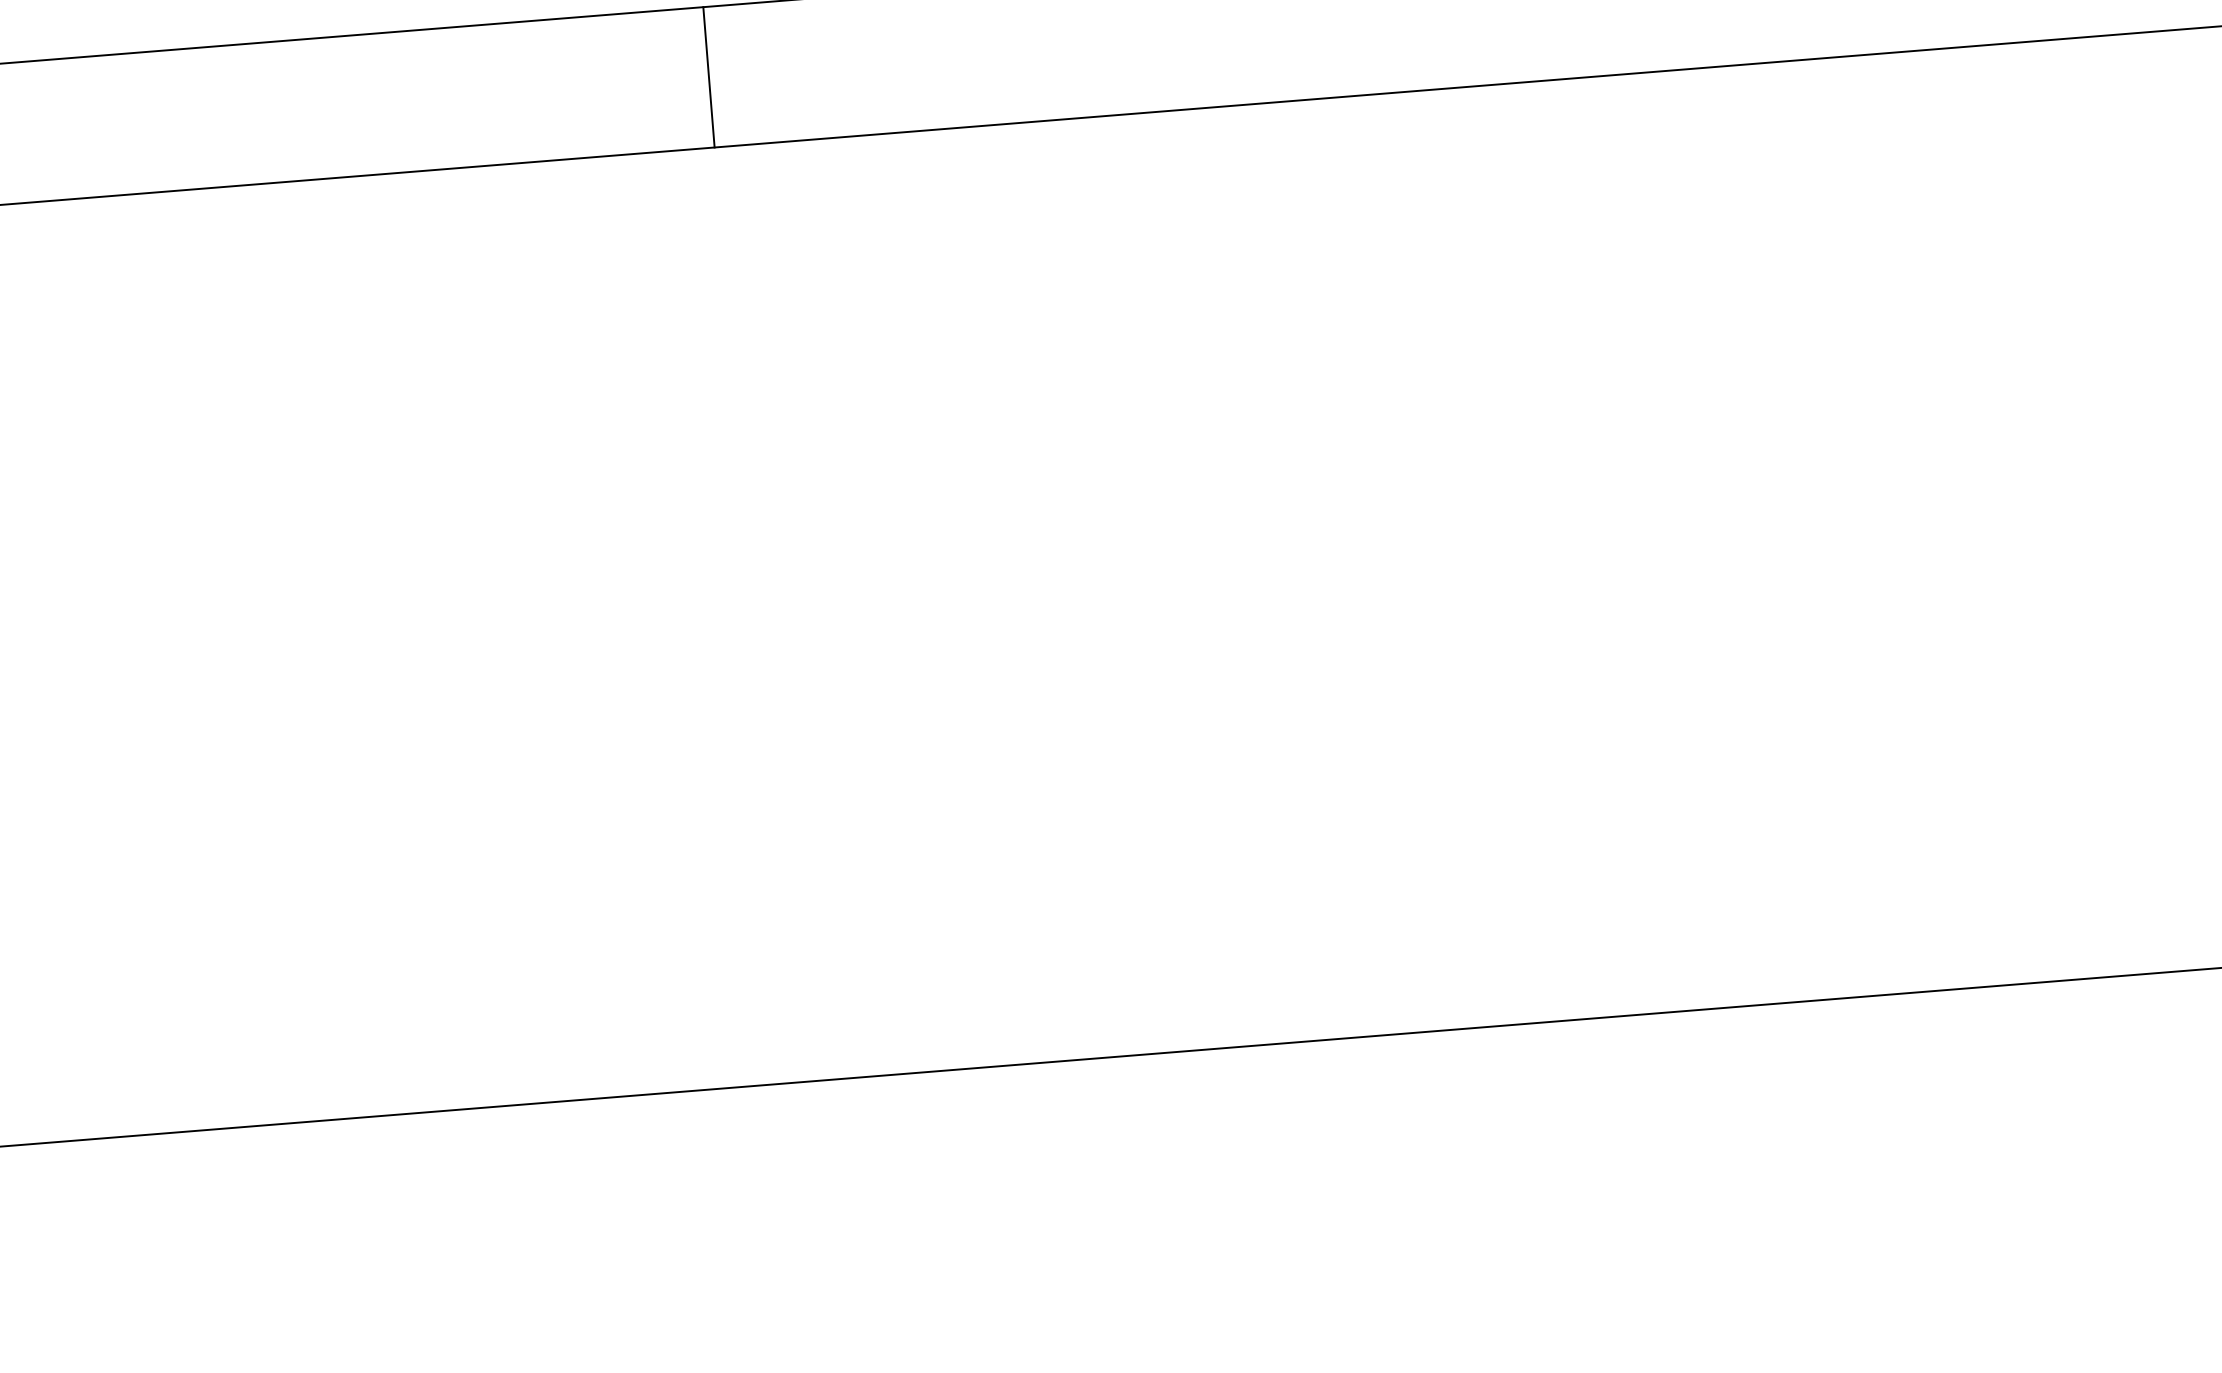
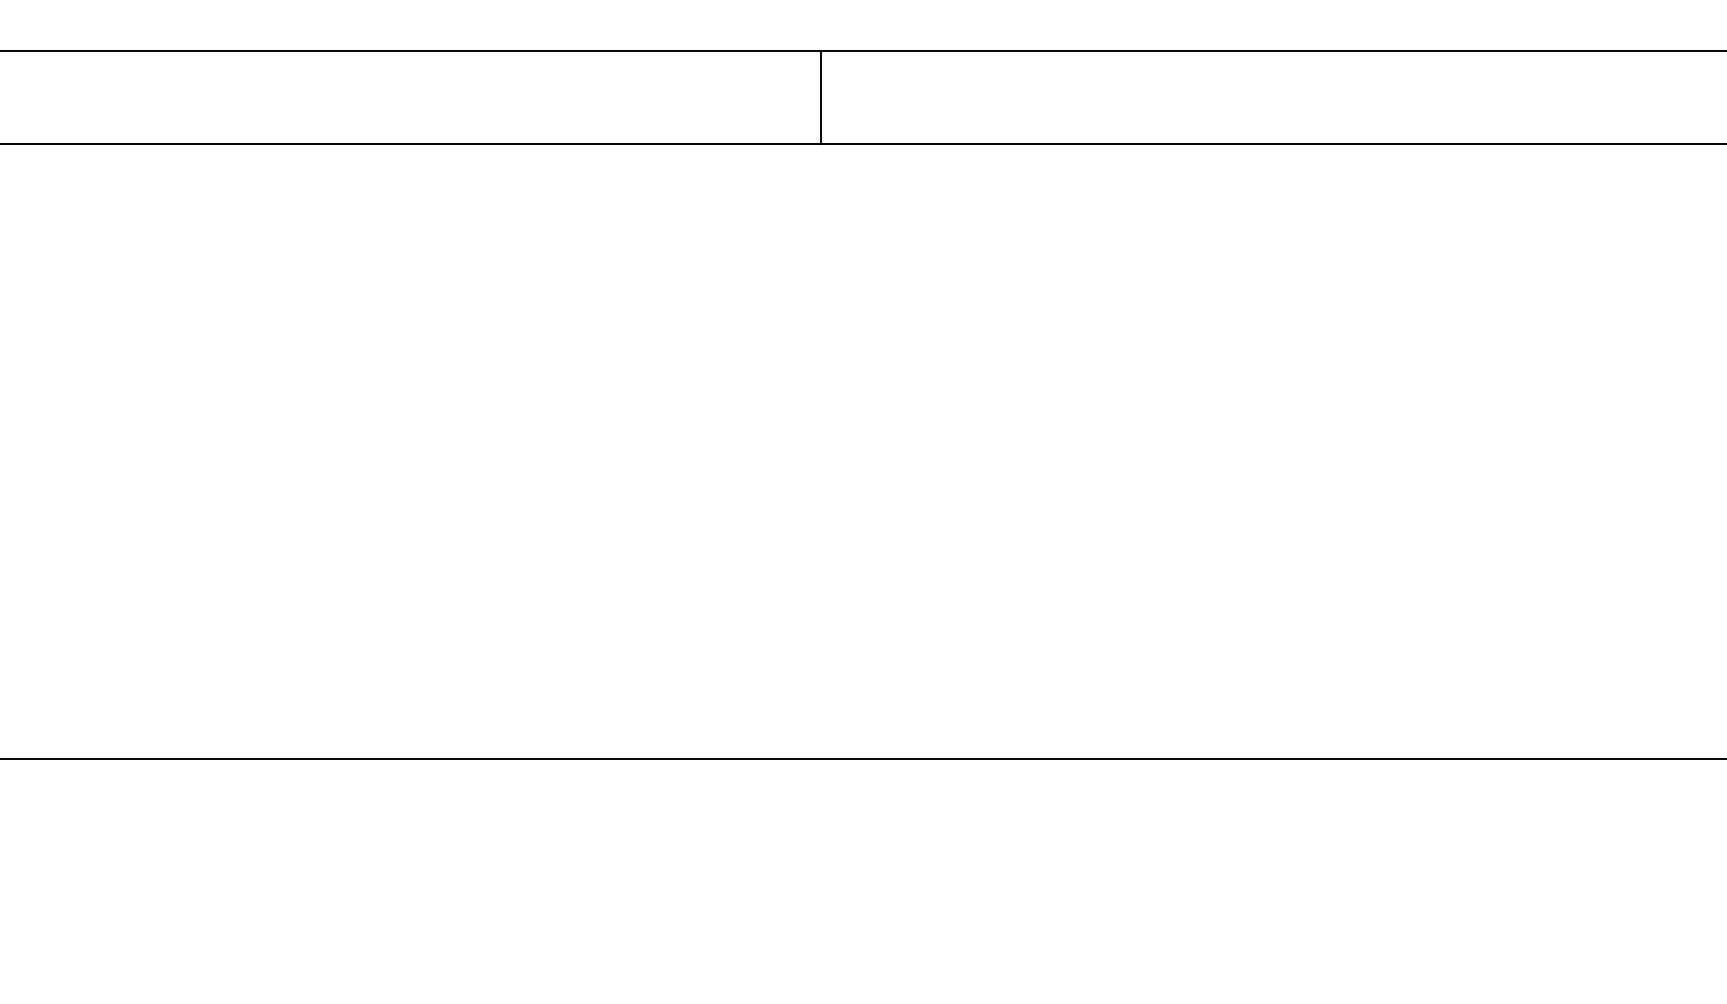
line: (709, 77) -> (821, 97), moved

